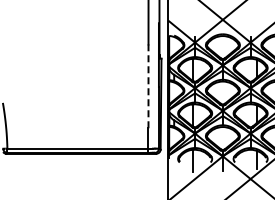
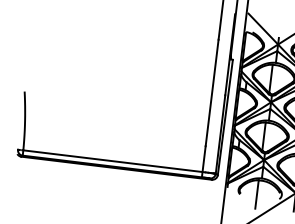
line: (148, 86) -> (212, 93), dashed -> solid

